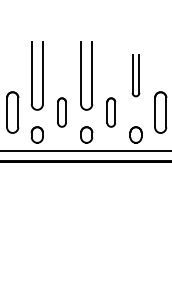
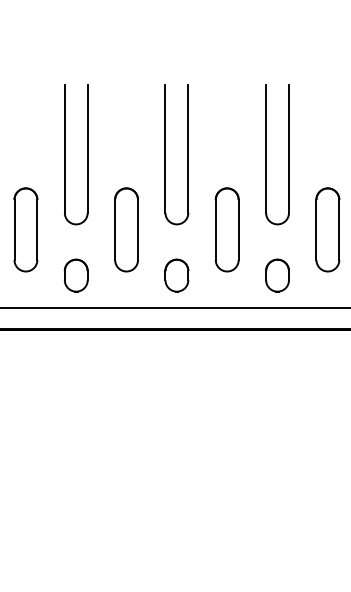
part: (135, 75) -> (276, 154), size x1.67
part: (61, 112) -> (125, 229), size x1.43
part: (110, 112) -> (225, 229), size x1.43

